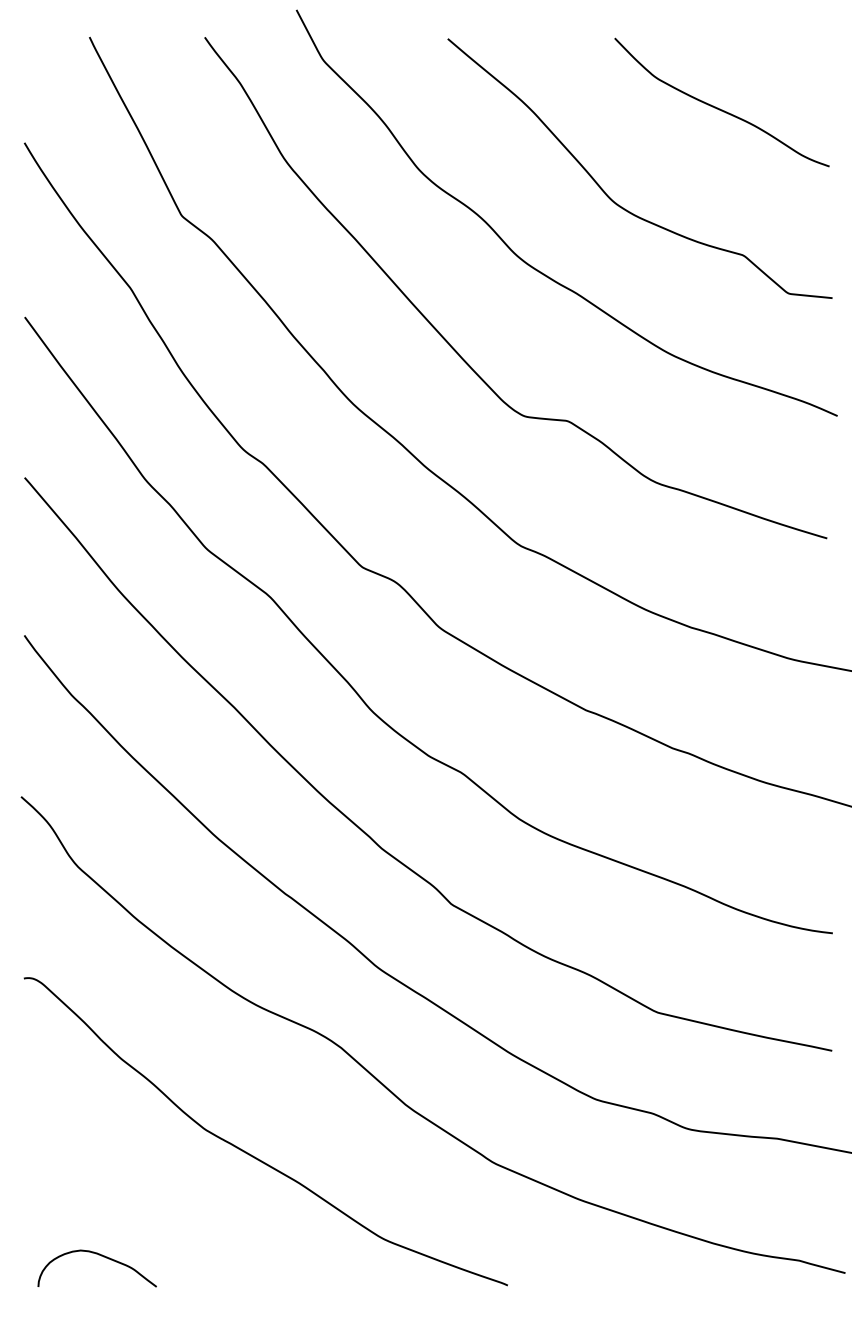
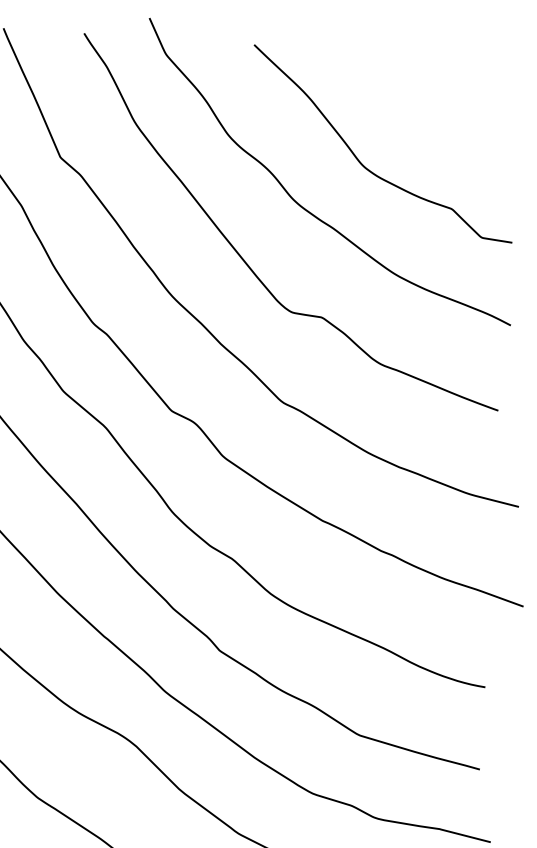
curve: (720, 108) -> (442, 105), removed

